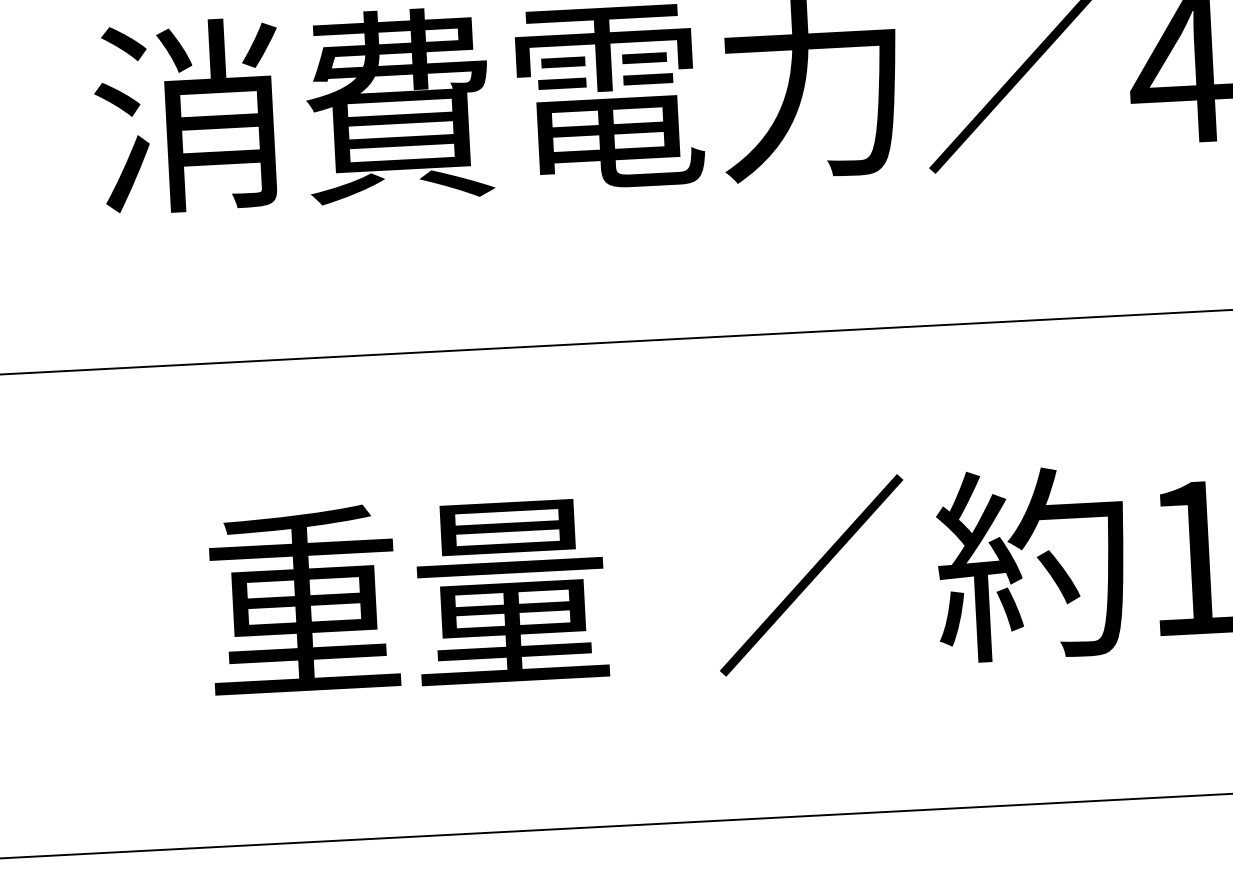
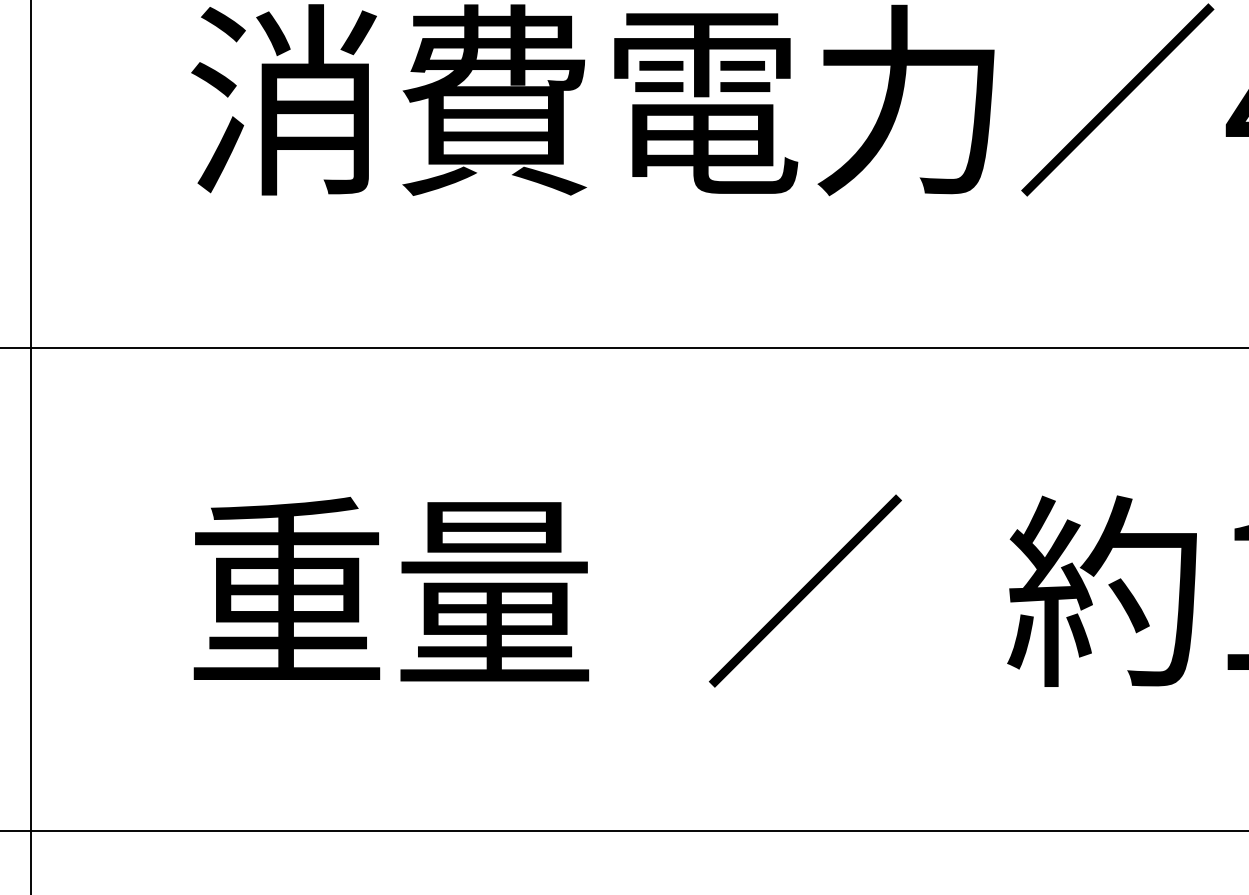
part: (811, 574) -> (805, 590), moved
text: (408, 593) -> (391, 588), moved

